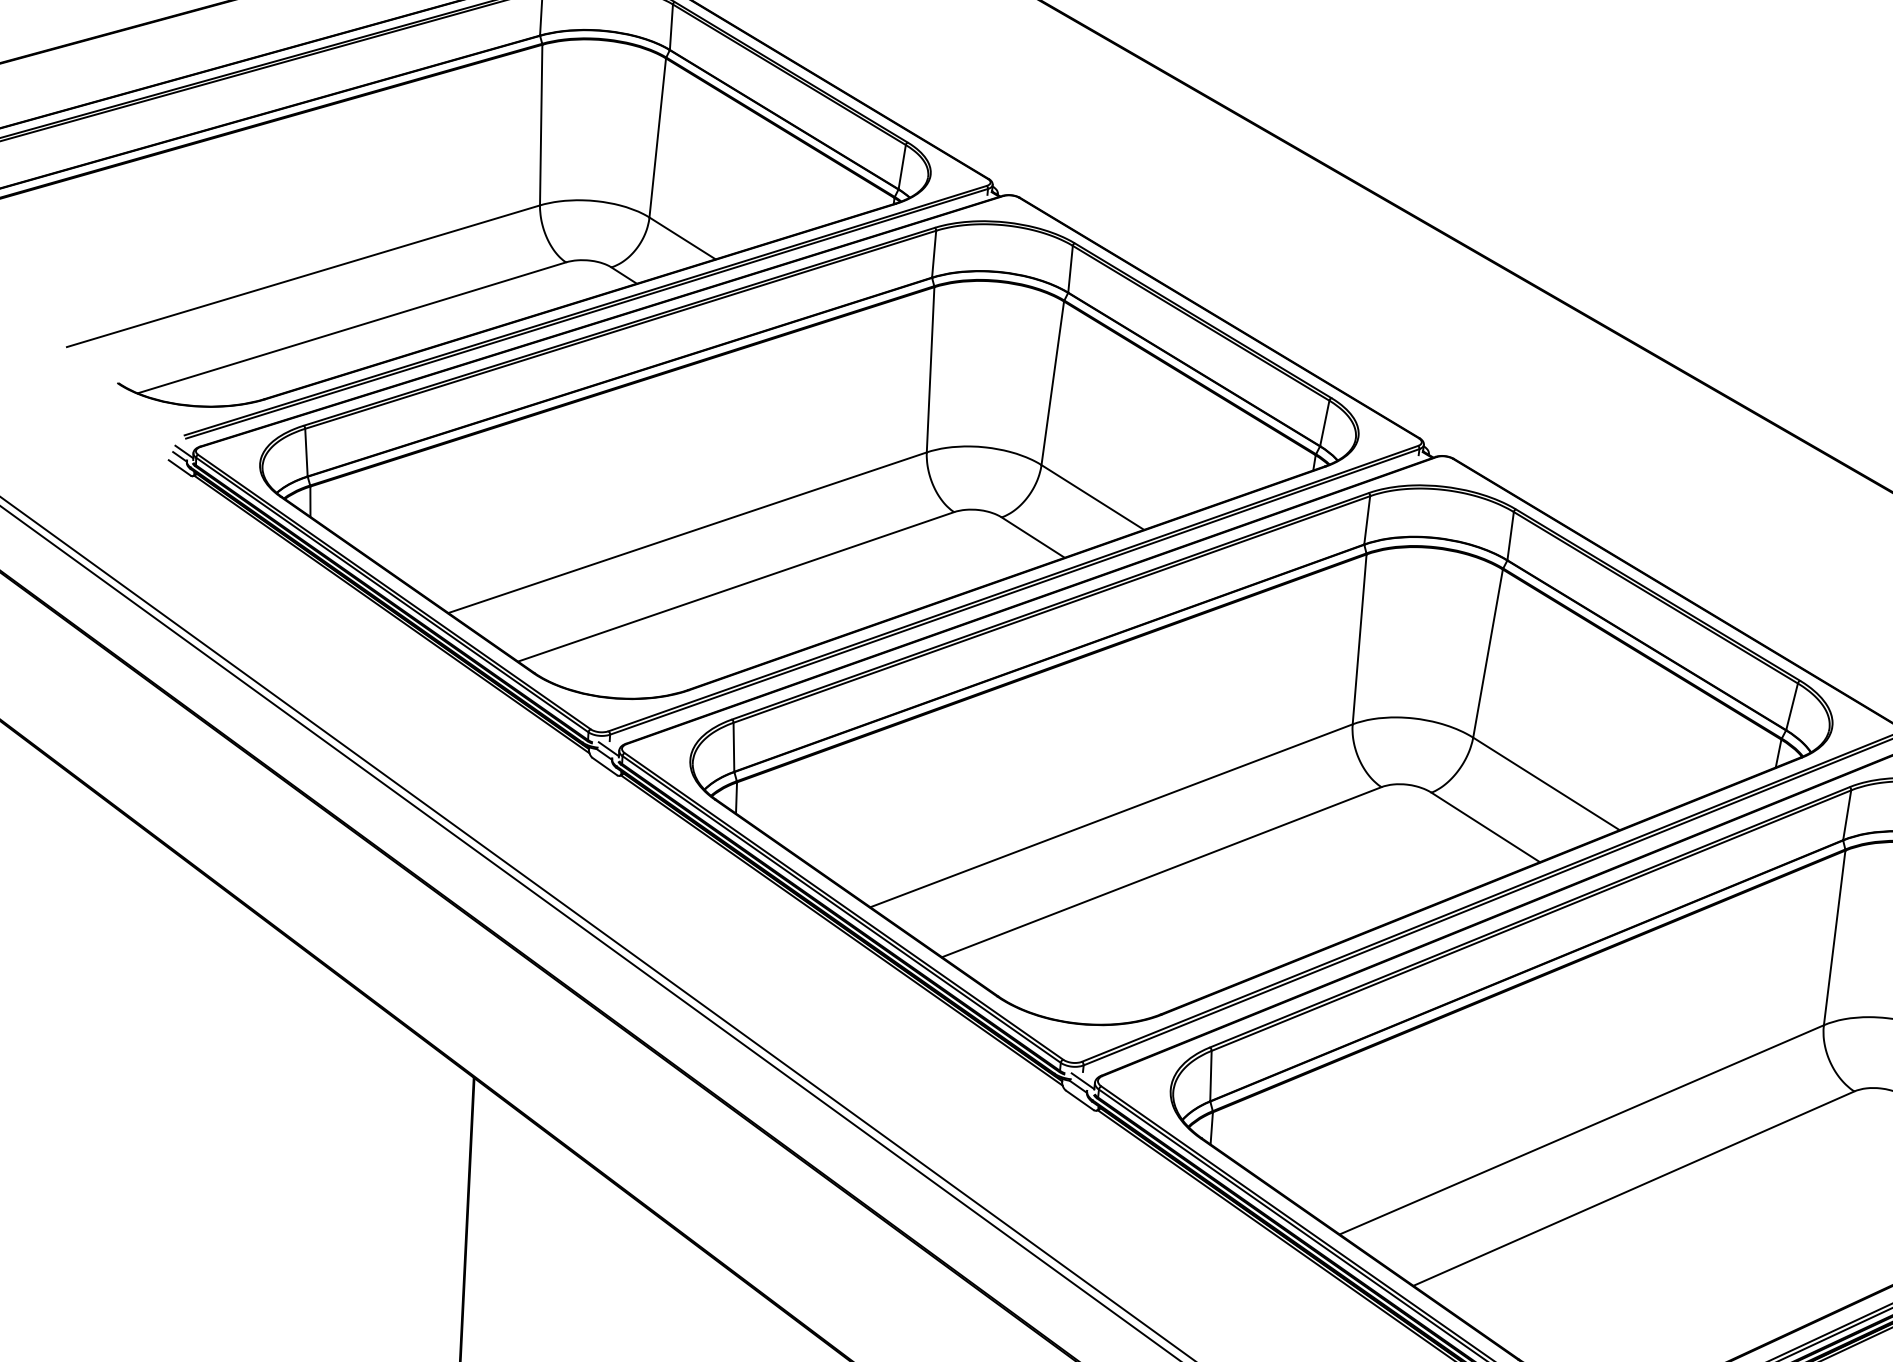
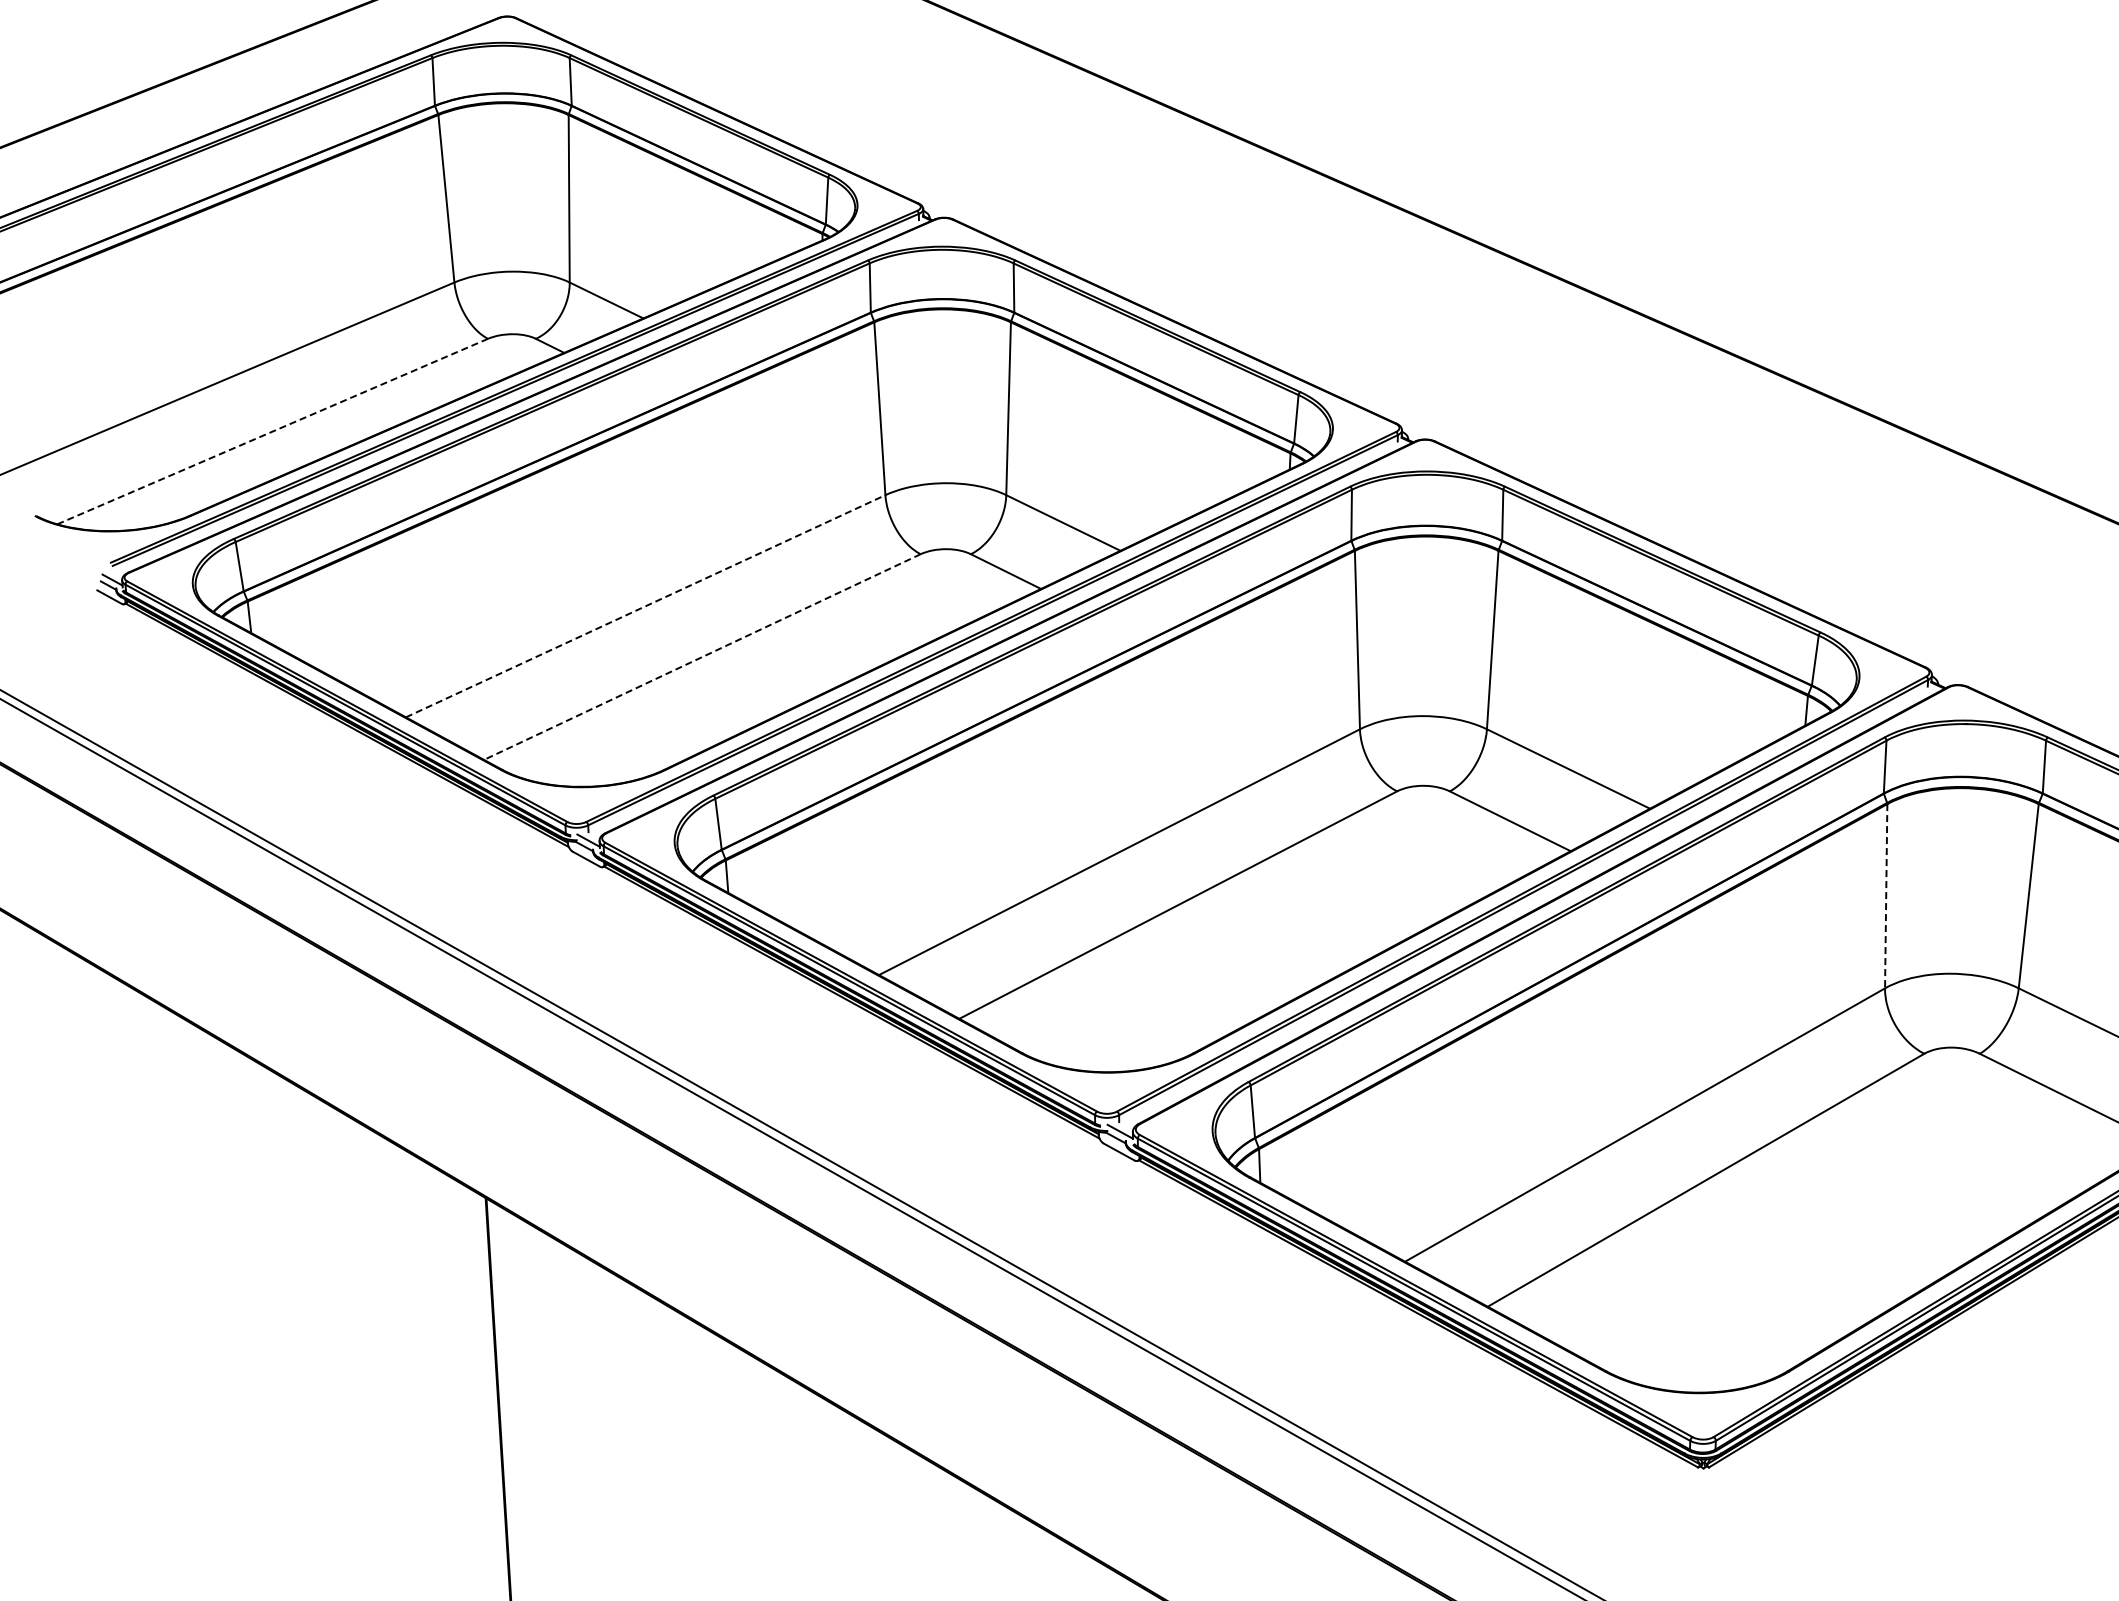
line: (351, 327) -> (272, 431), solid -> dashed
line: (688, 533) -> (646, 606), solid -> dashed
line: (735, 587) -> (701, 657), solid -> dashed
line: (1834, 938) -> (1886, 896), solid -> dashed

